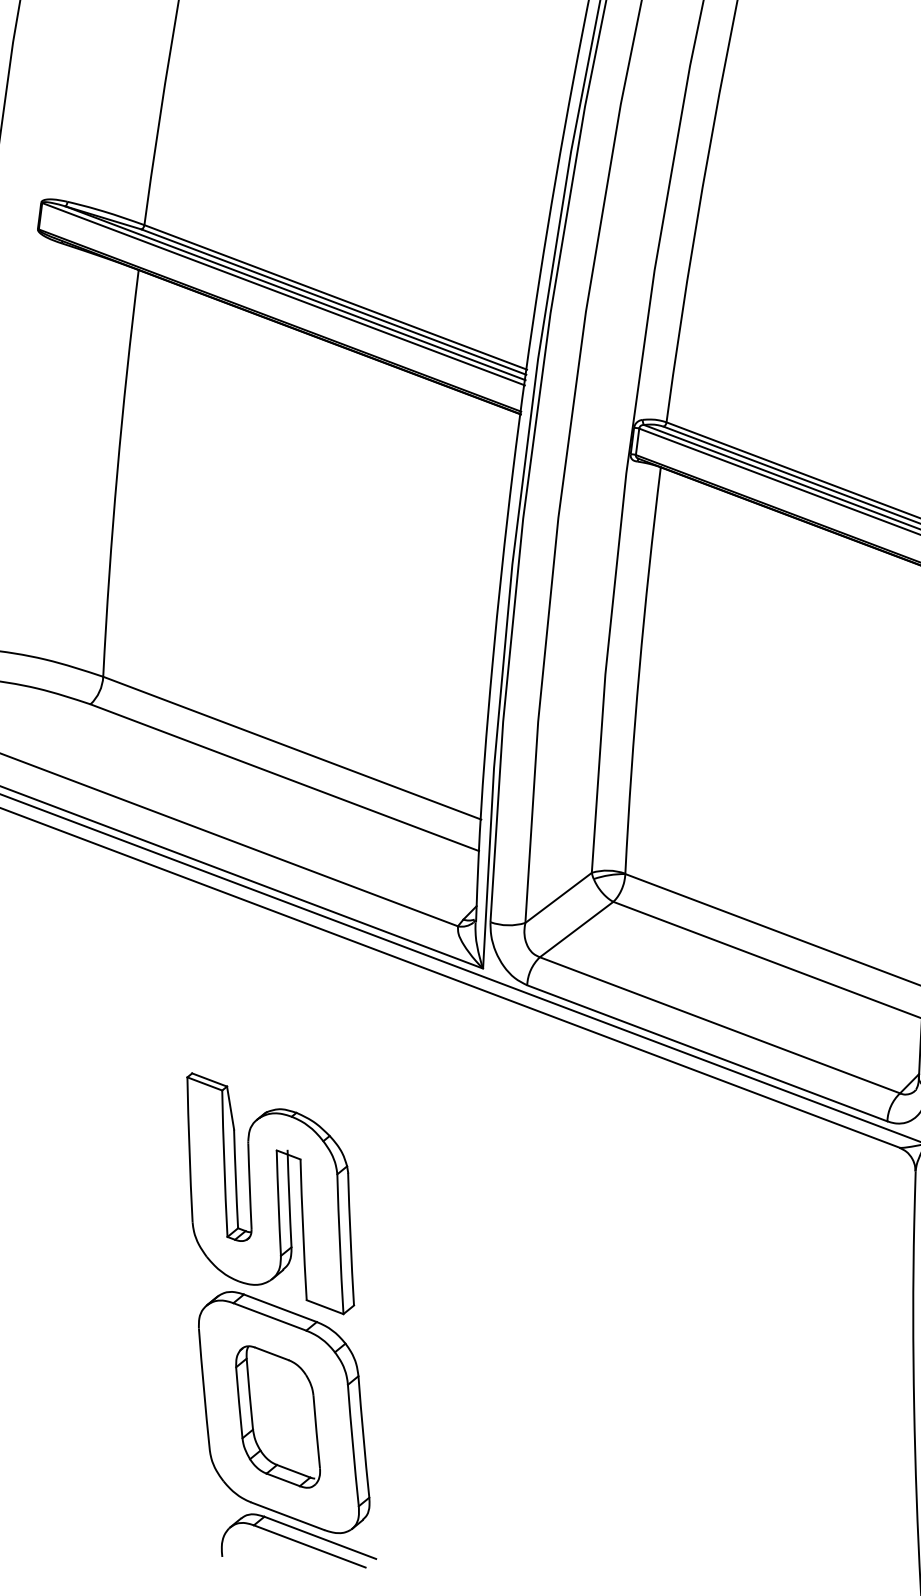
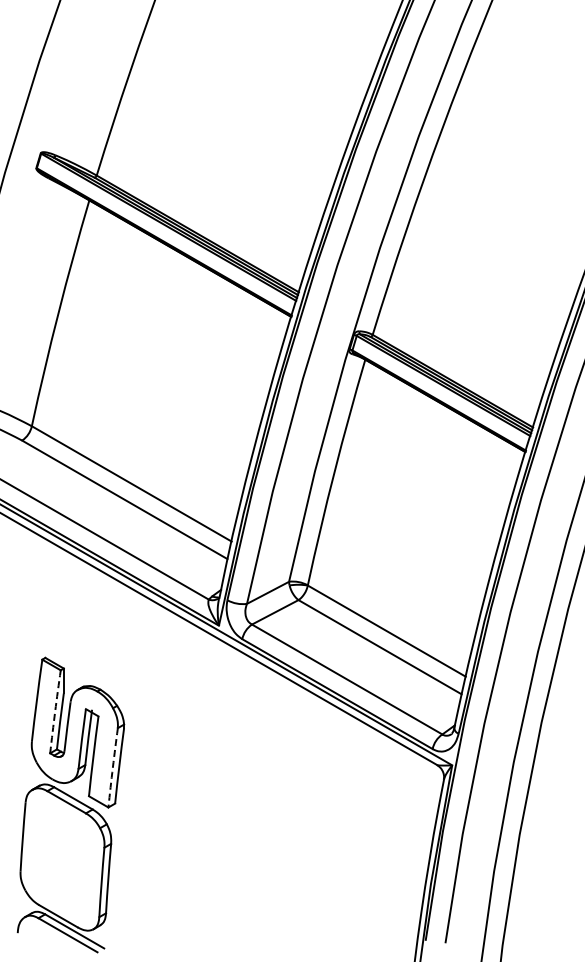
arc: (224, 1163) -> (55, 711), solid -> dashed
arc: (339, 1243) -> (112, 767), solid -> dashed
part: (276, 1415) -> (61, 858), removed

